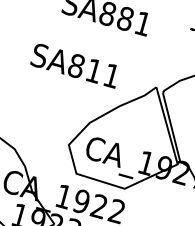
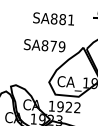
text: (102, 73) -> (57, 46), SA811 -> SA879

